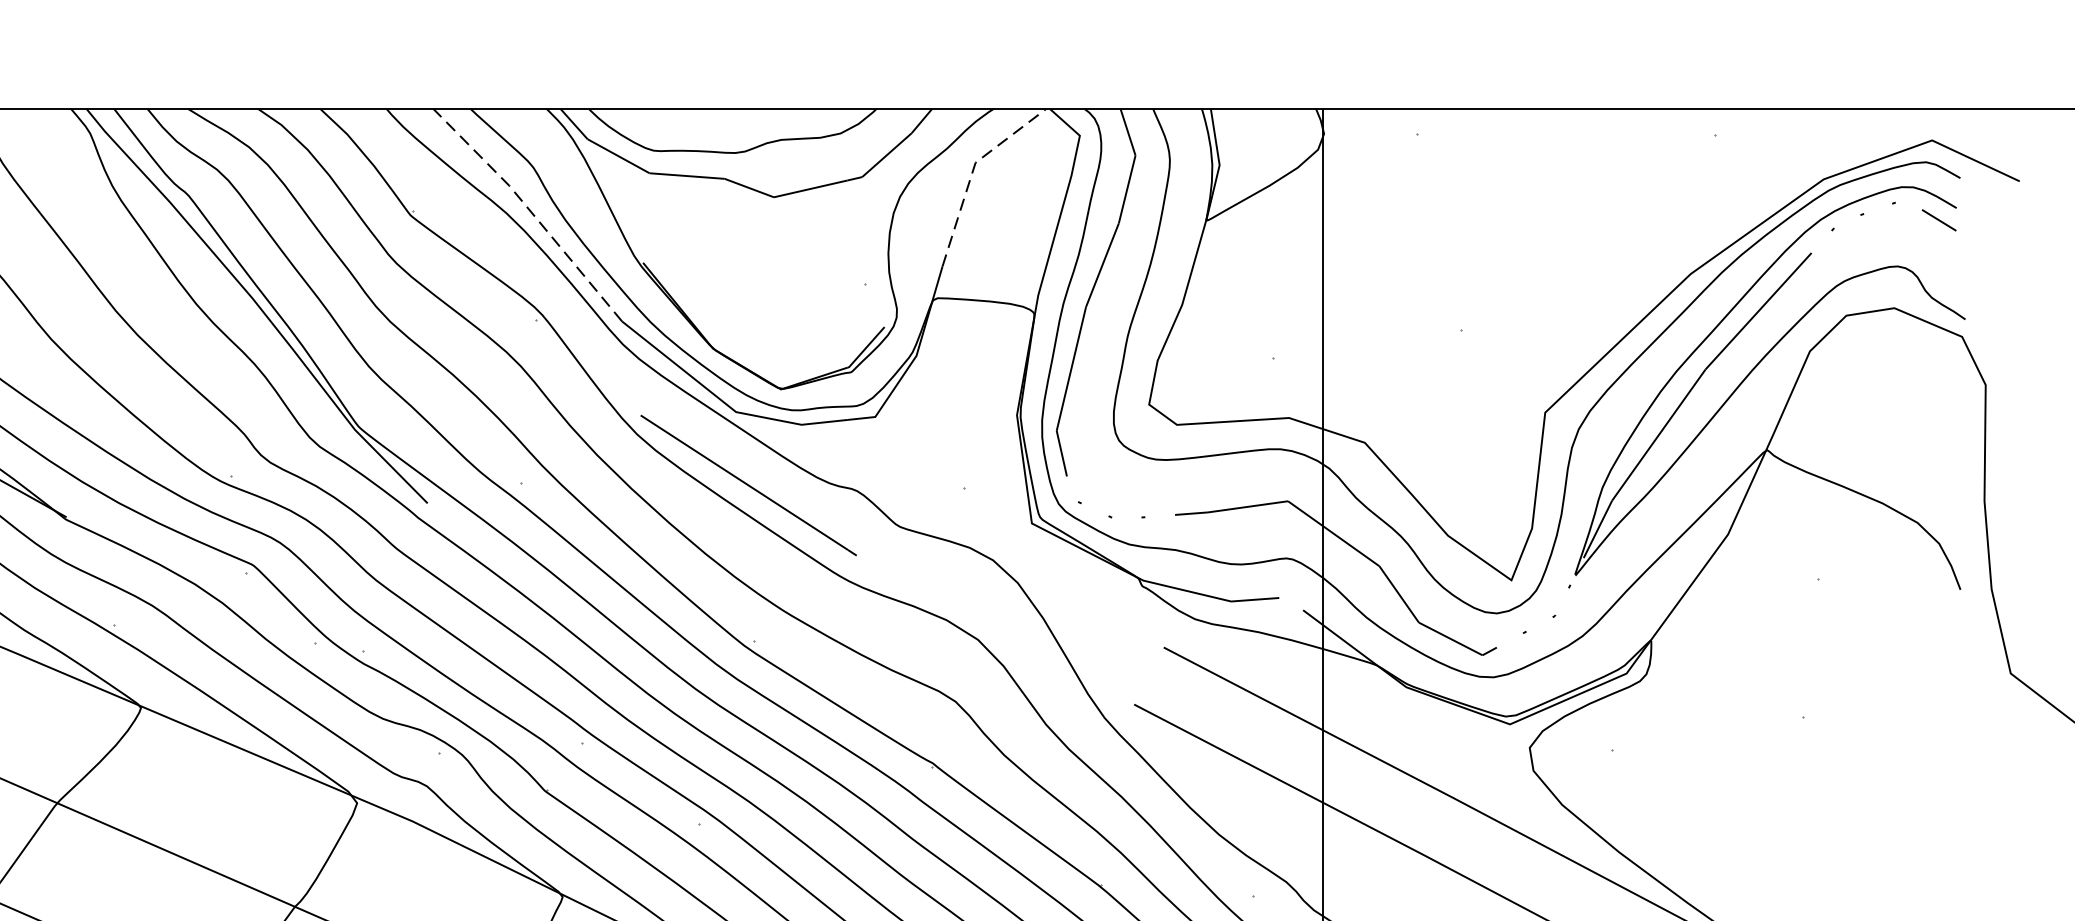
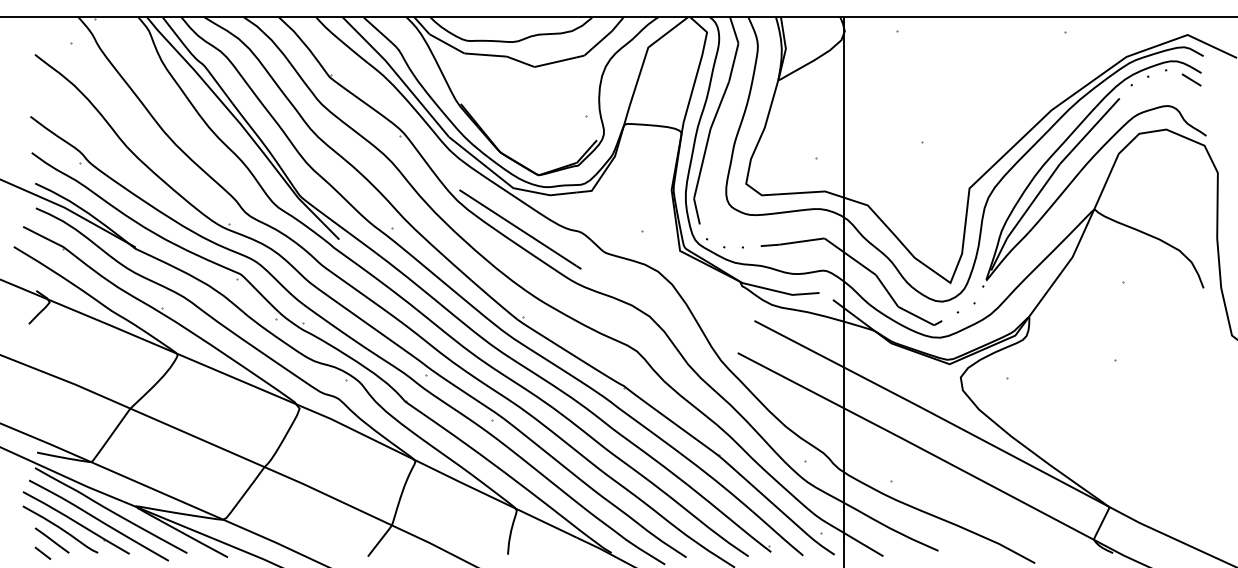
line: (972, 171) -> (646, 52), dashed -> solid
line: (530, 210) -> (397, 74), dashed -> solid

